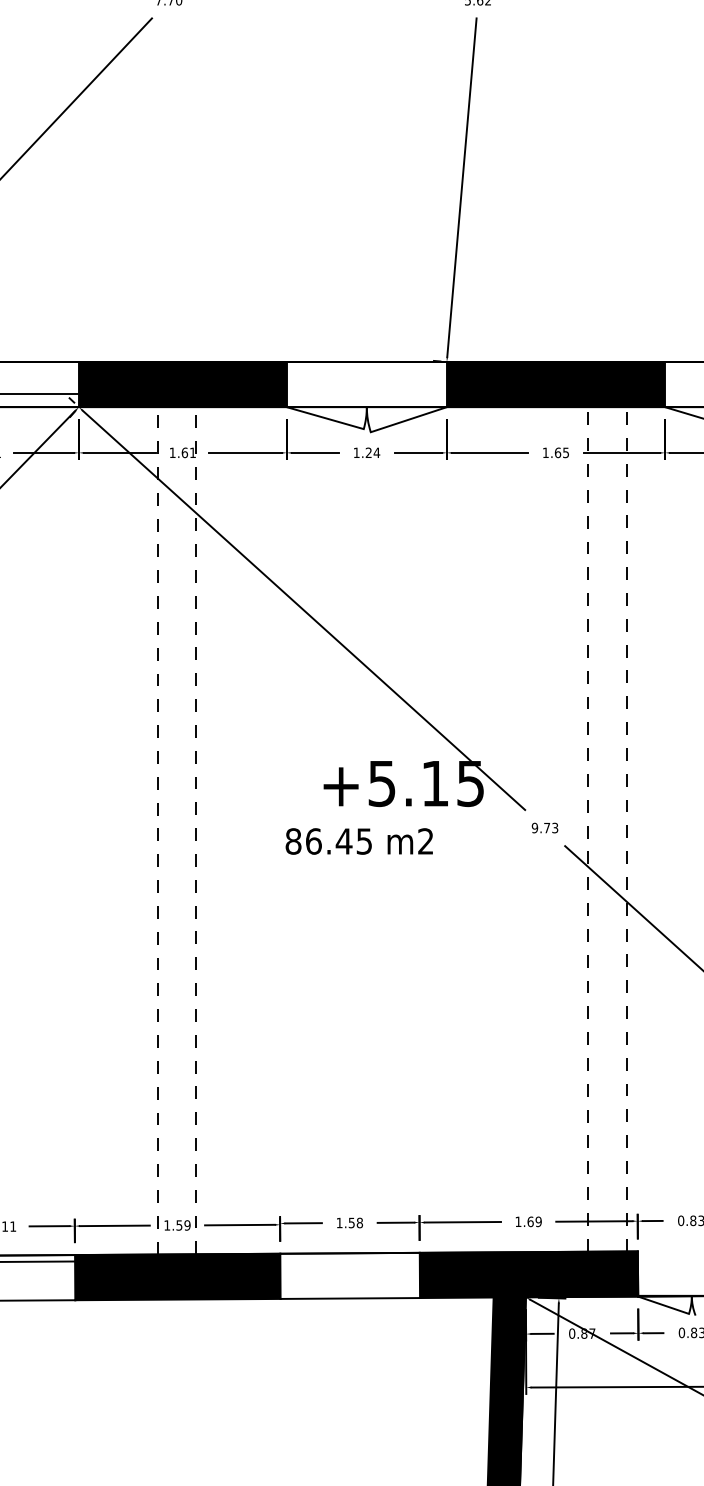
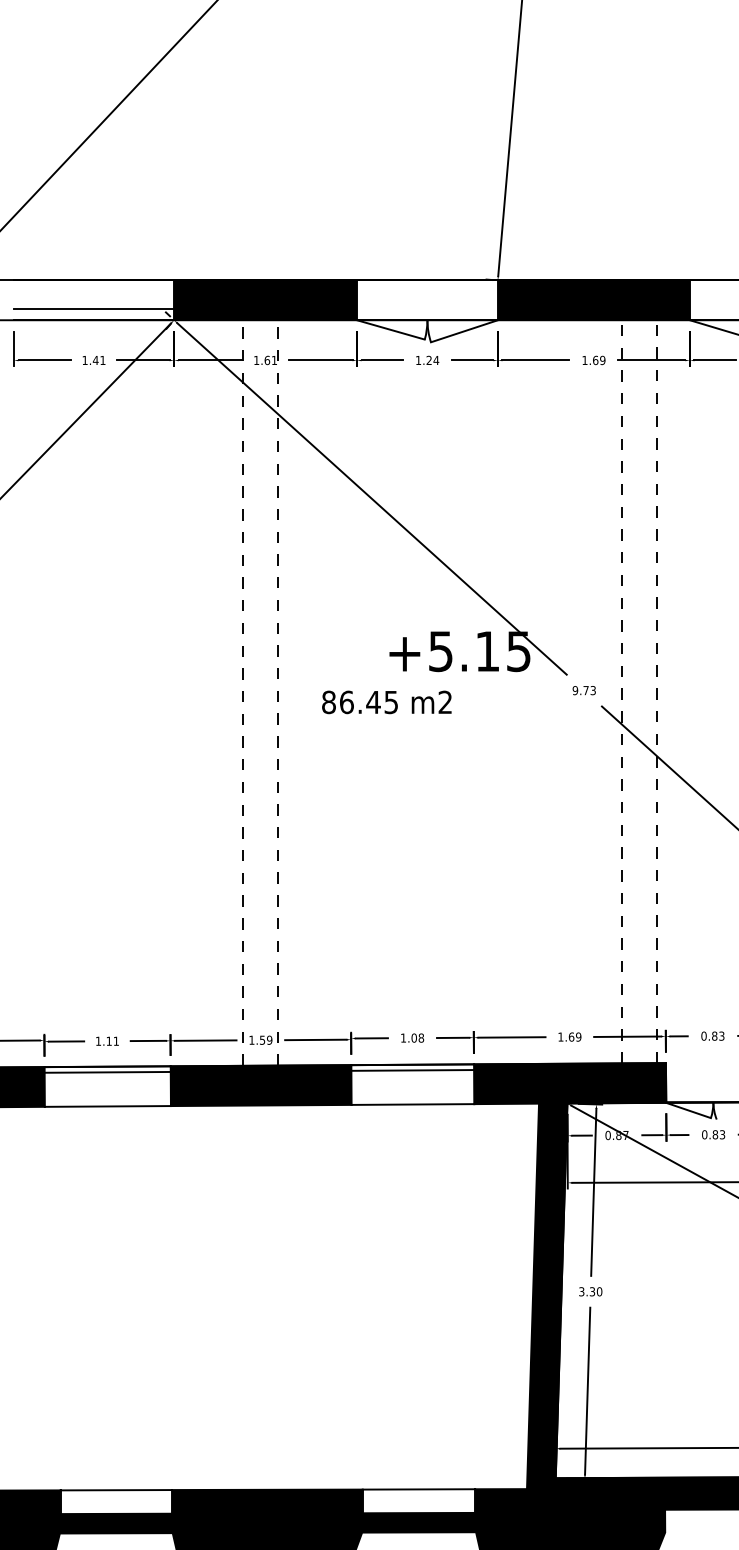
text: (565, 451) -> (602, 359), 1.65 -> 1.69
text: (358, 841) -> (386, 702), moved
text: (350, 1222) -> (413, 1037), 1.58 -> 1.08
line: (349, 1259) -> (412, 1070), added

